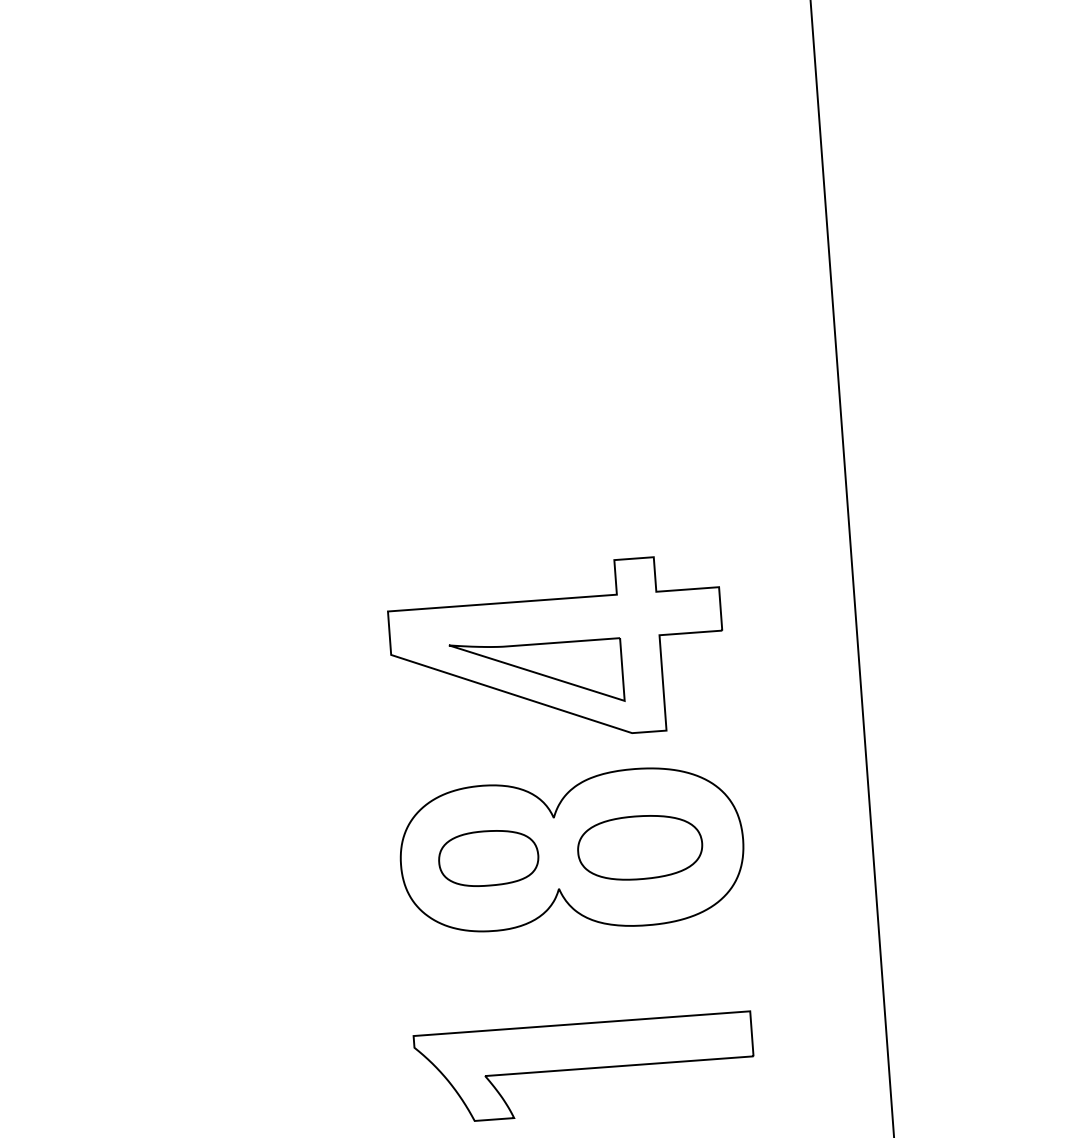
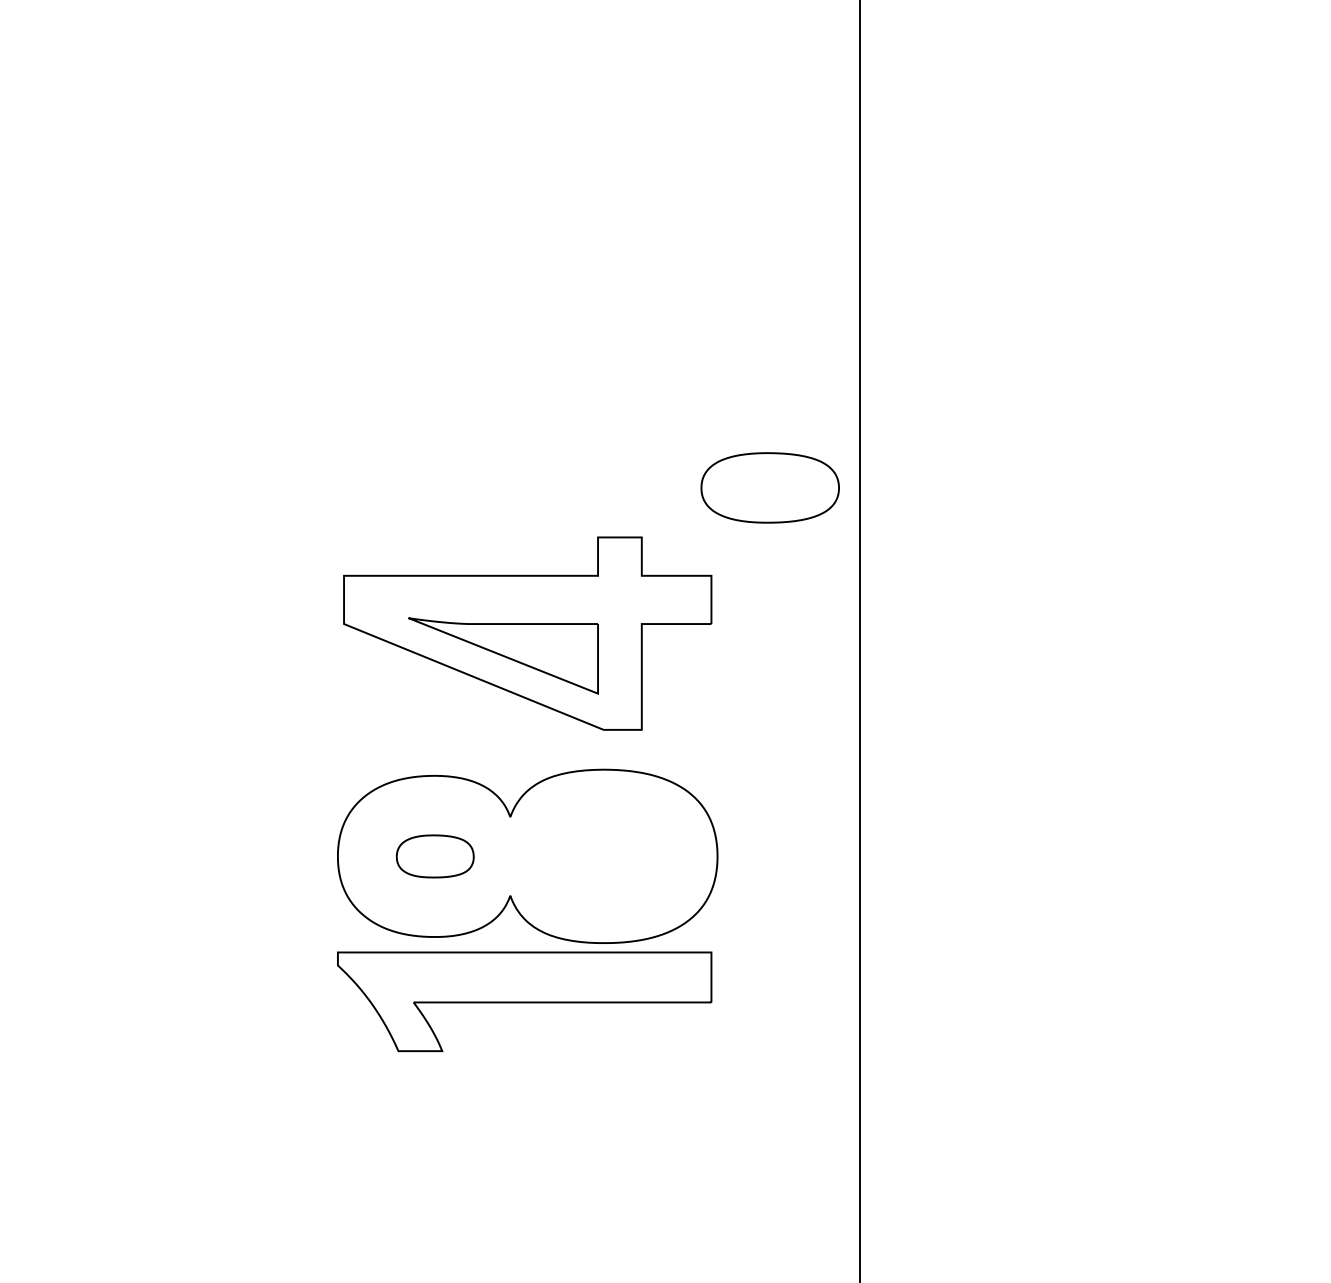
part: (639, 847) -> (769, 487), moved
part: (488, 858) -> (435, 856), size x0.7
part: (585, 1067) -> (524, 1001), moved

